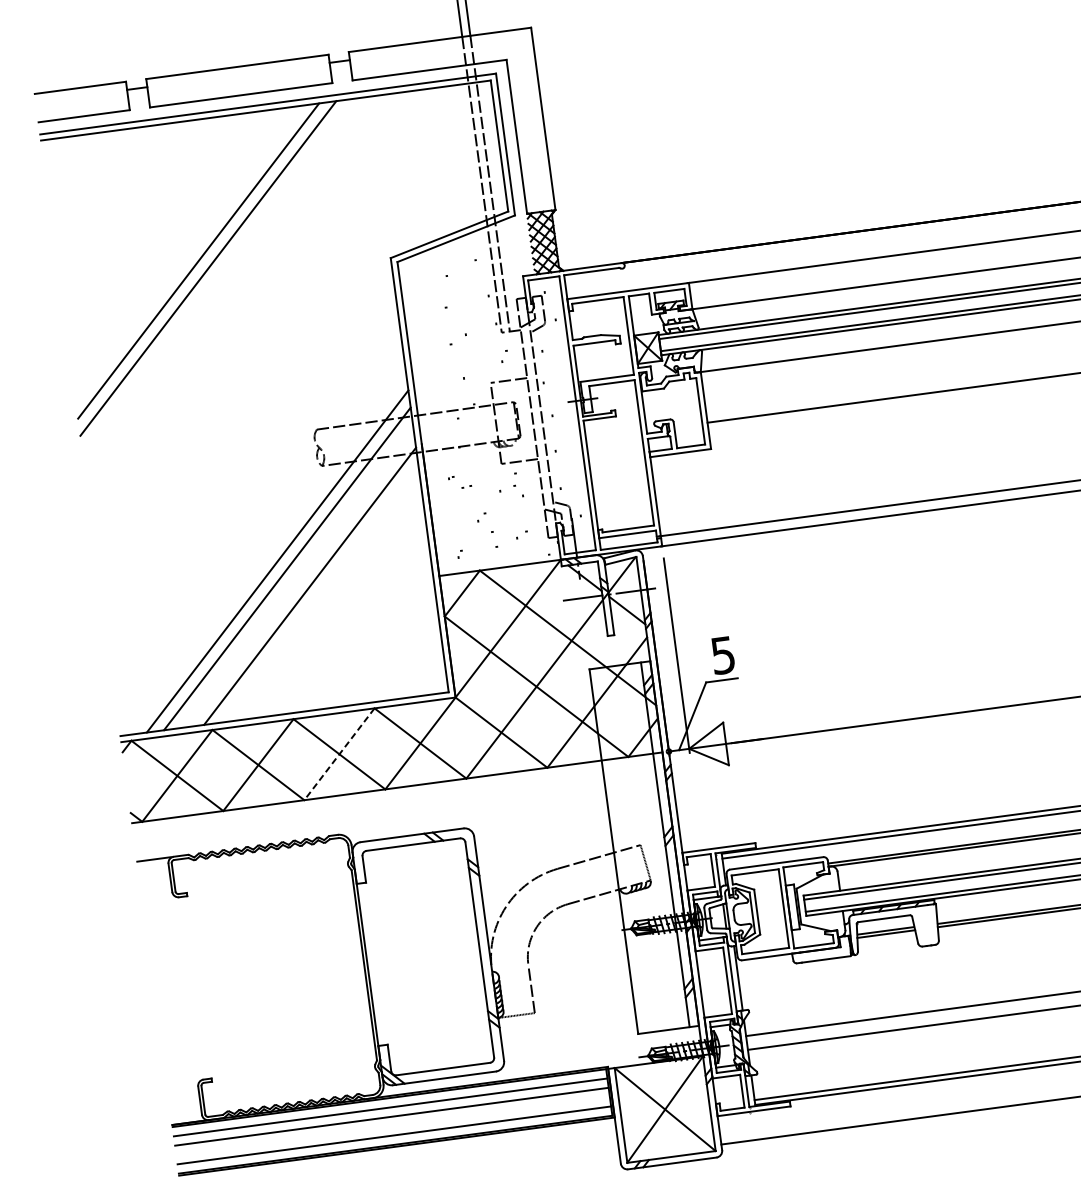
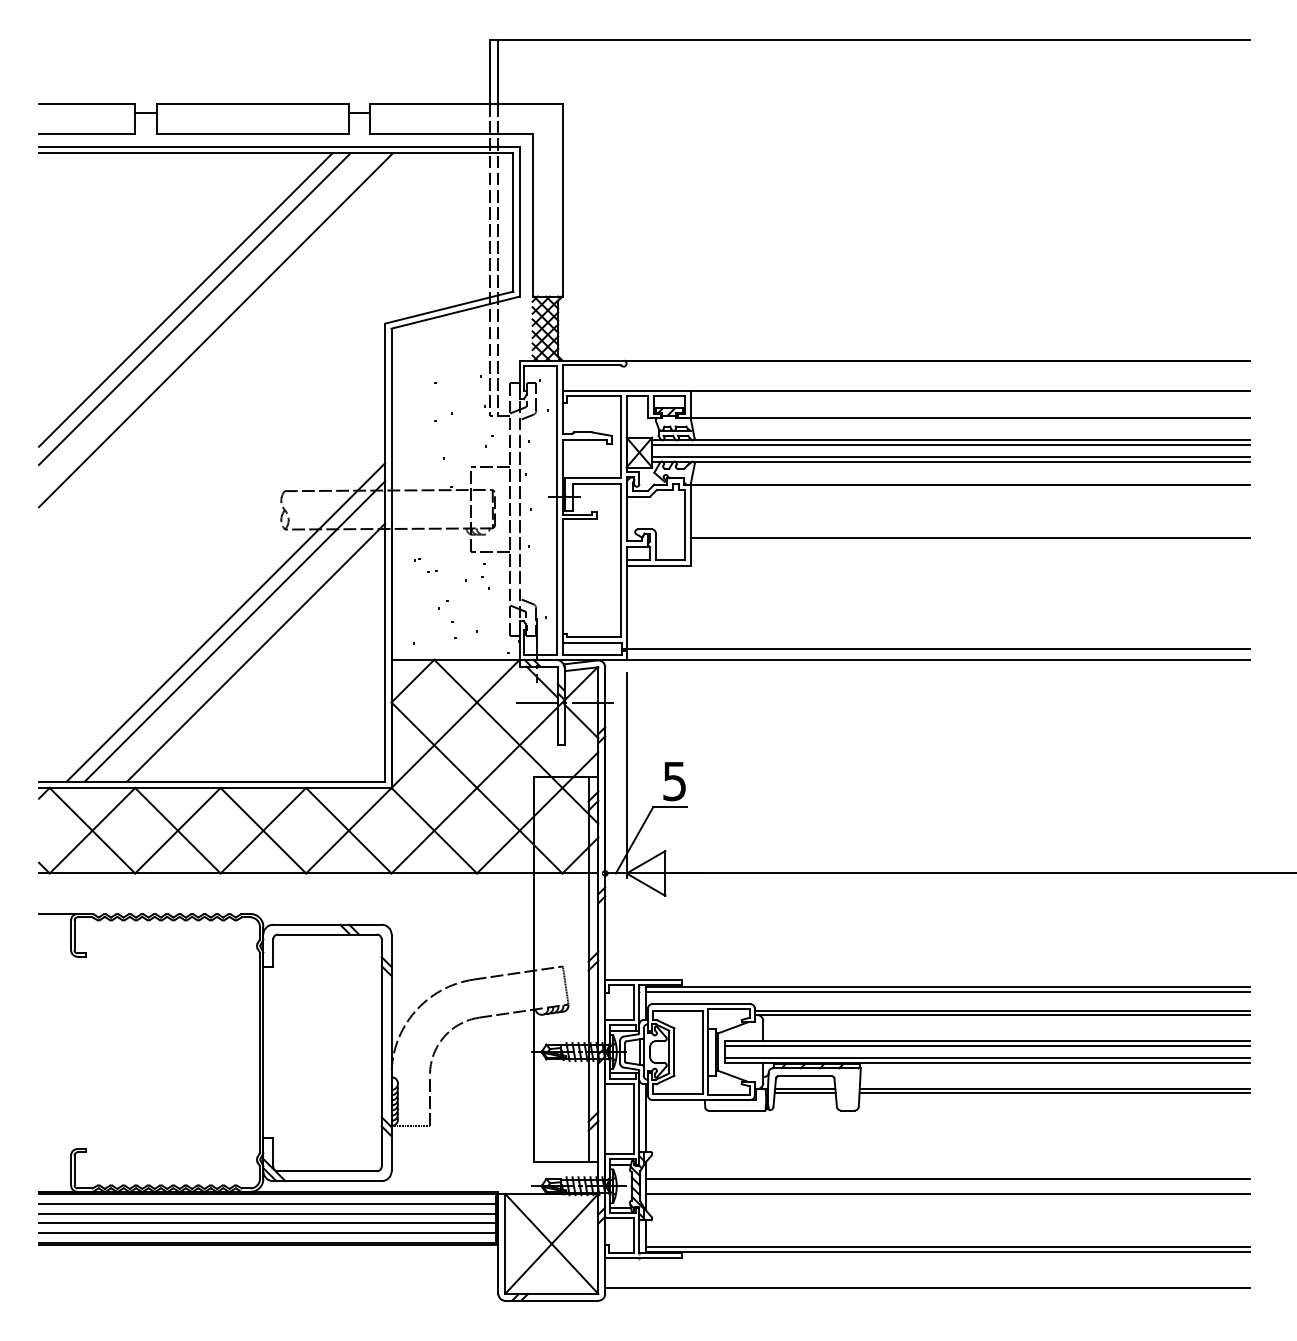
line: (230, 286) -> (215, 330), added
line: (339, 755) -> (263, 831), dashed -> solid
line: (393, 1126) -> (267, 1223), added

